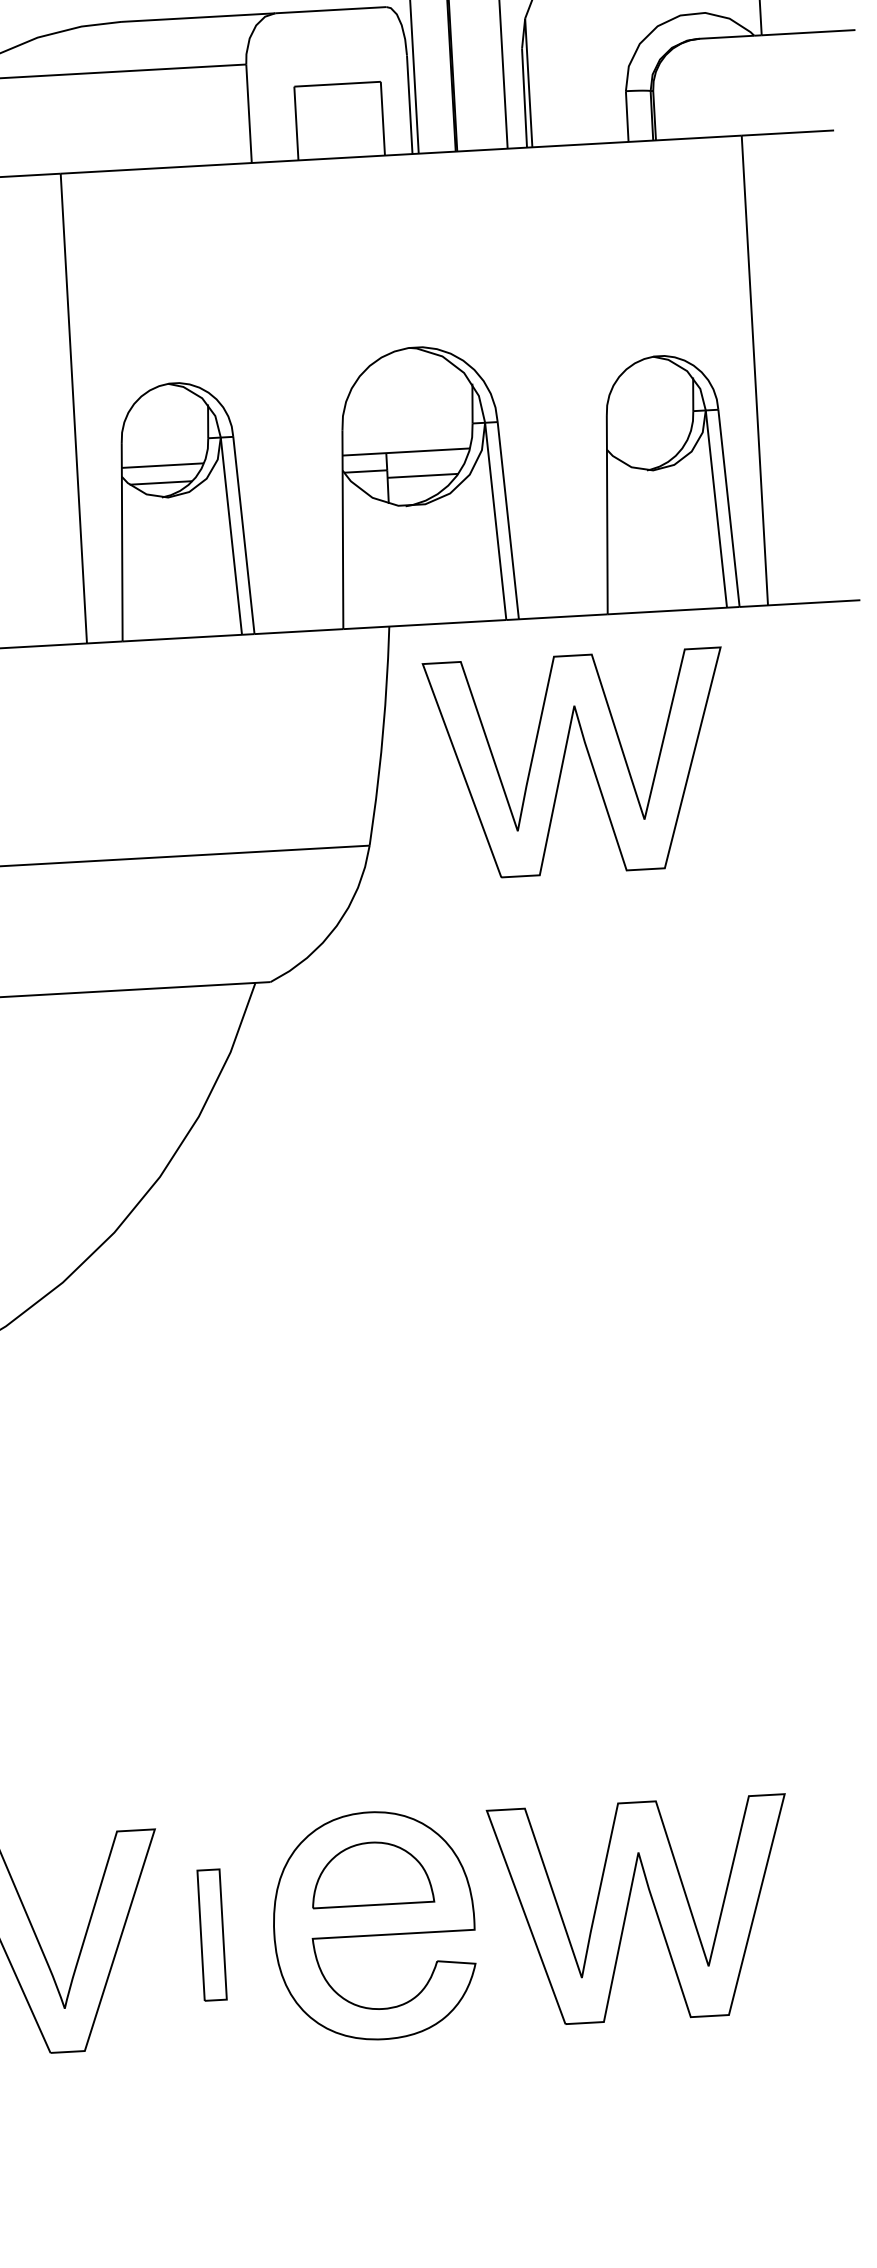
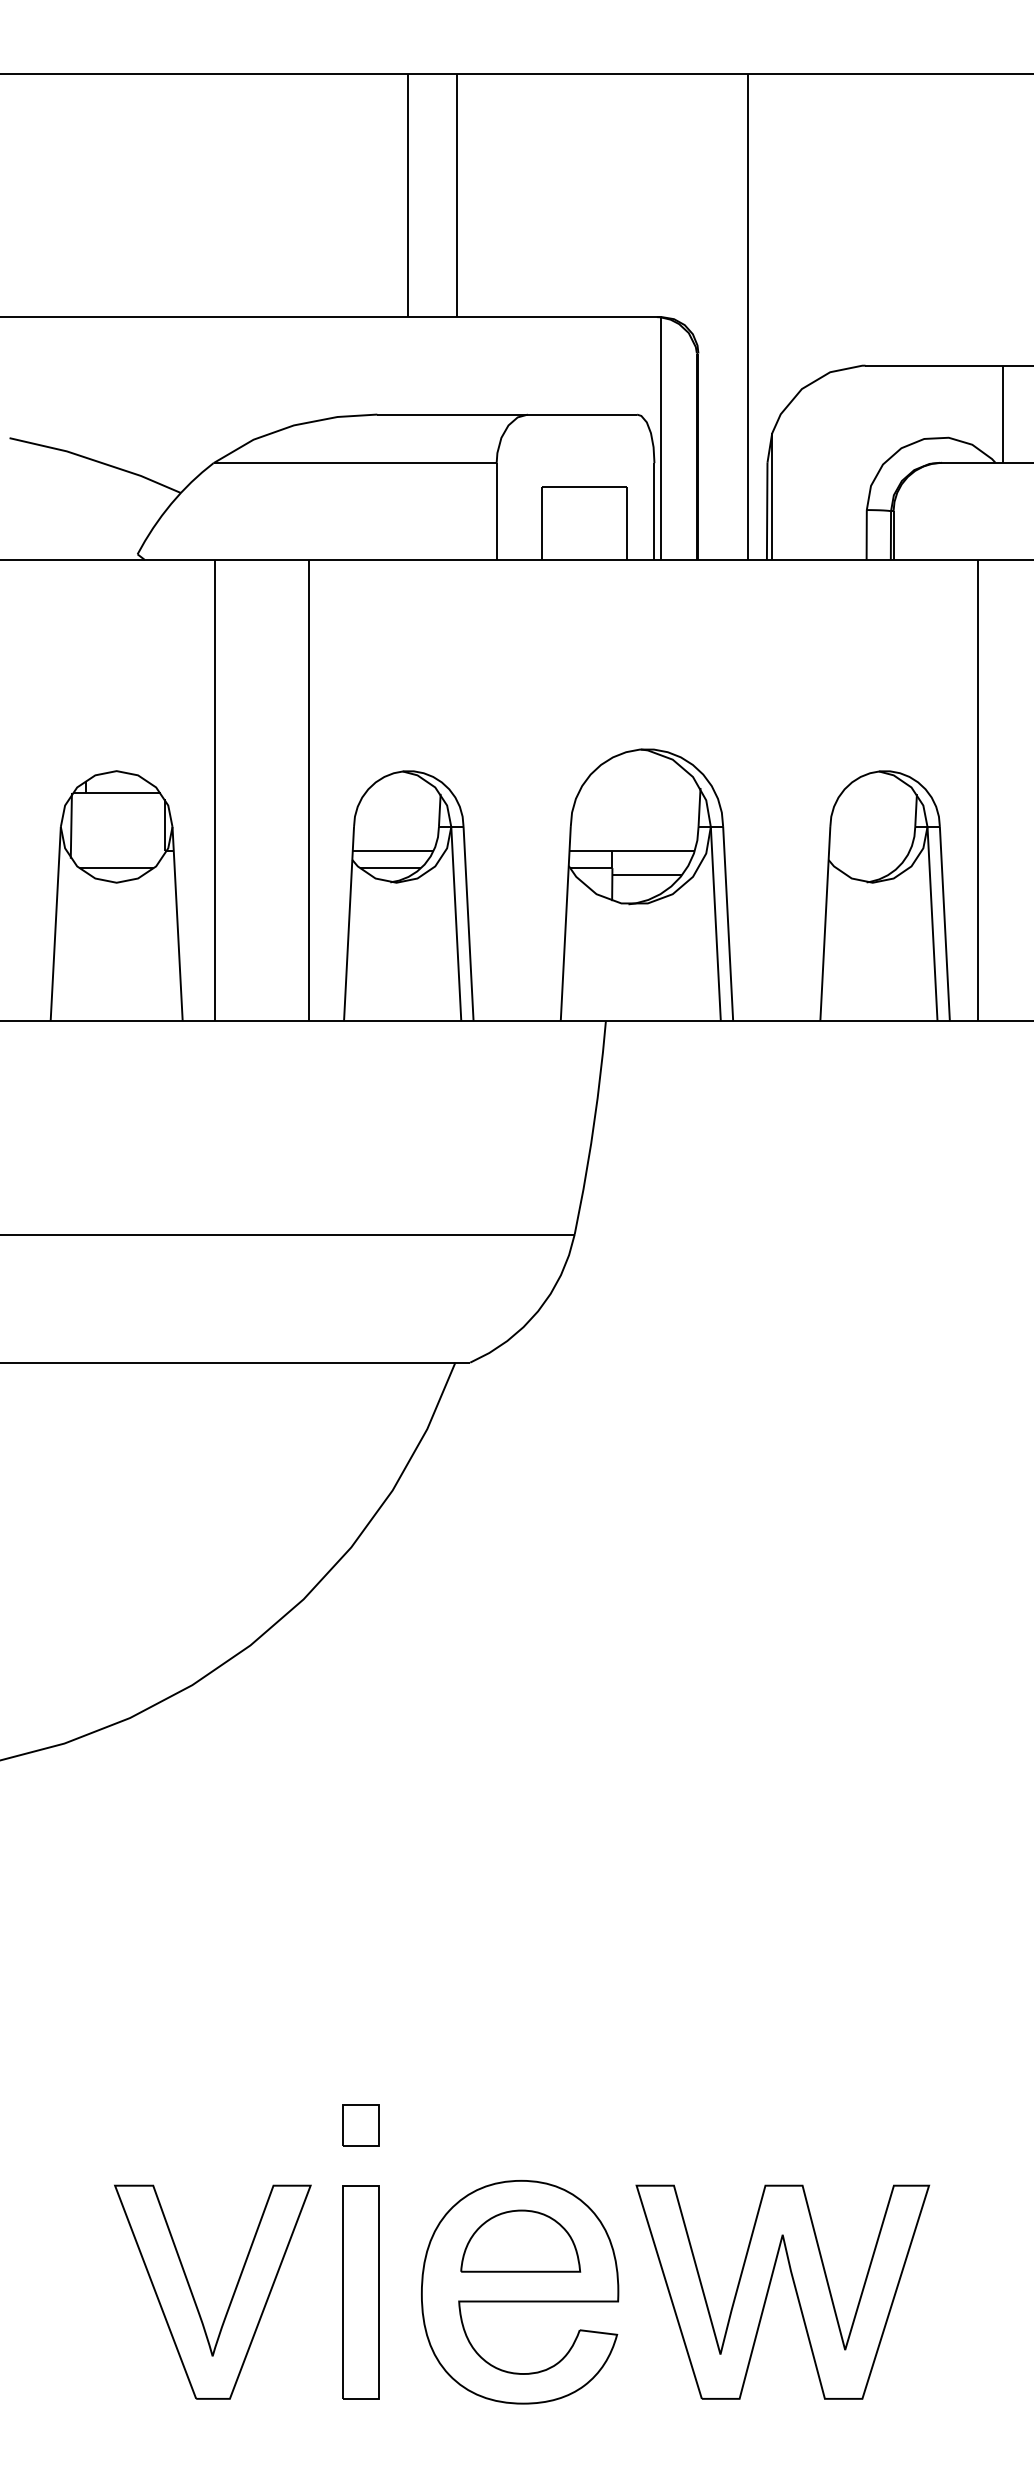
part: (589, 759) -> (794, 1162), removed
part: (202, 1765) -> (360, 2125), added
part: (211, 1935) -> (360, 2292), size x1.67

